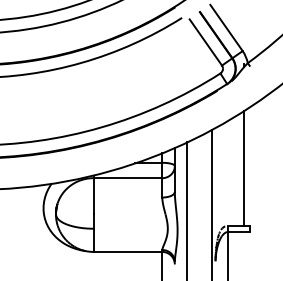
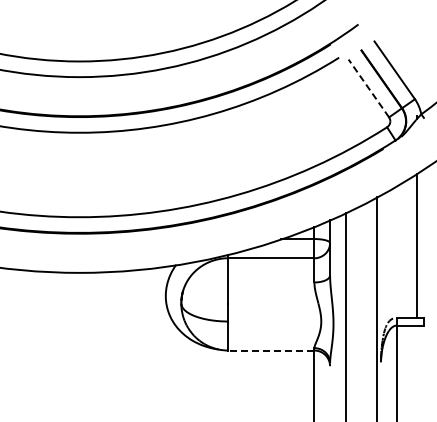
line: (205, 42) -> (368, 88), solid -> dashed
line: (127, 251) -> (270, 350), solid -> dashed

